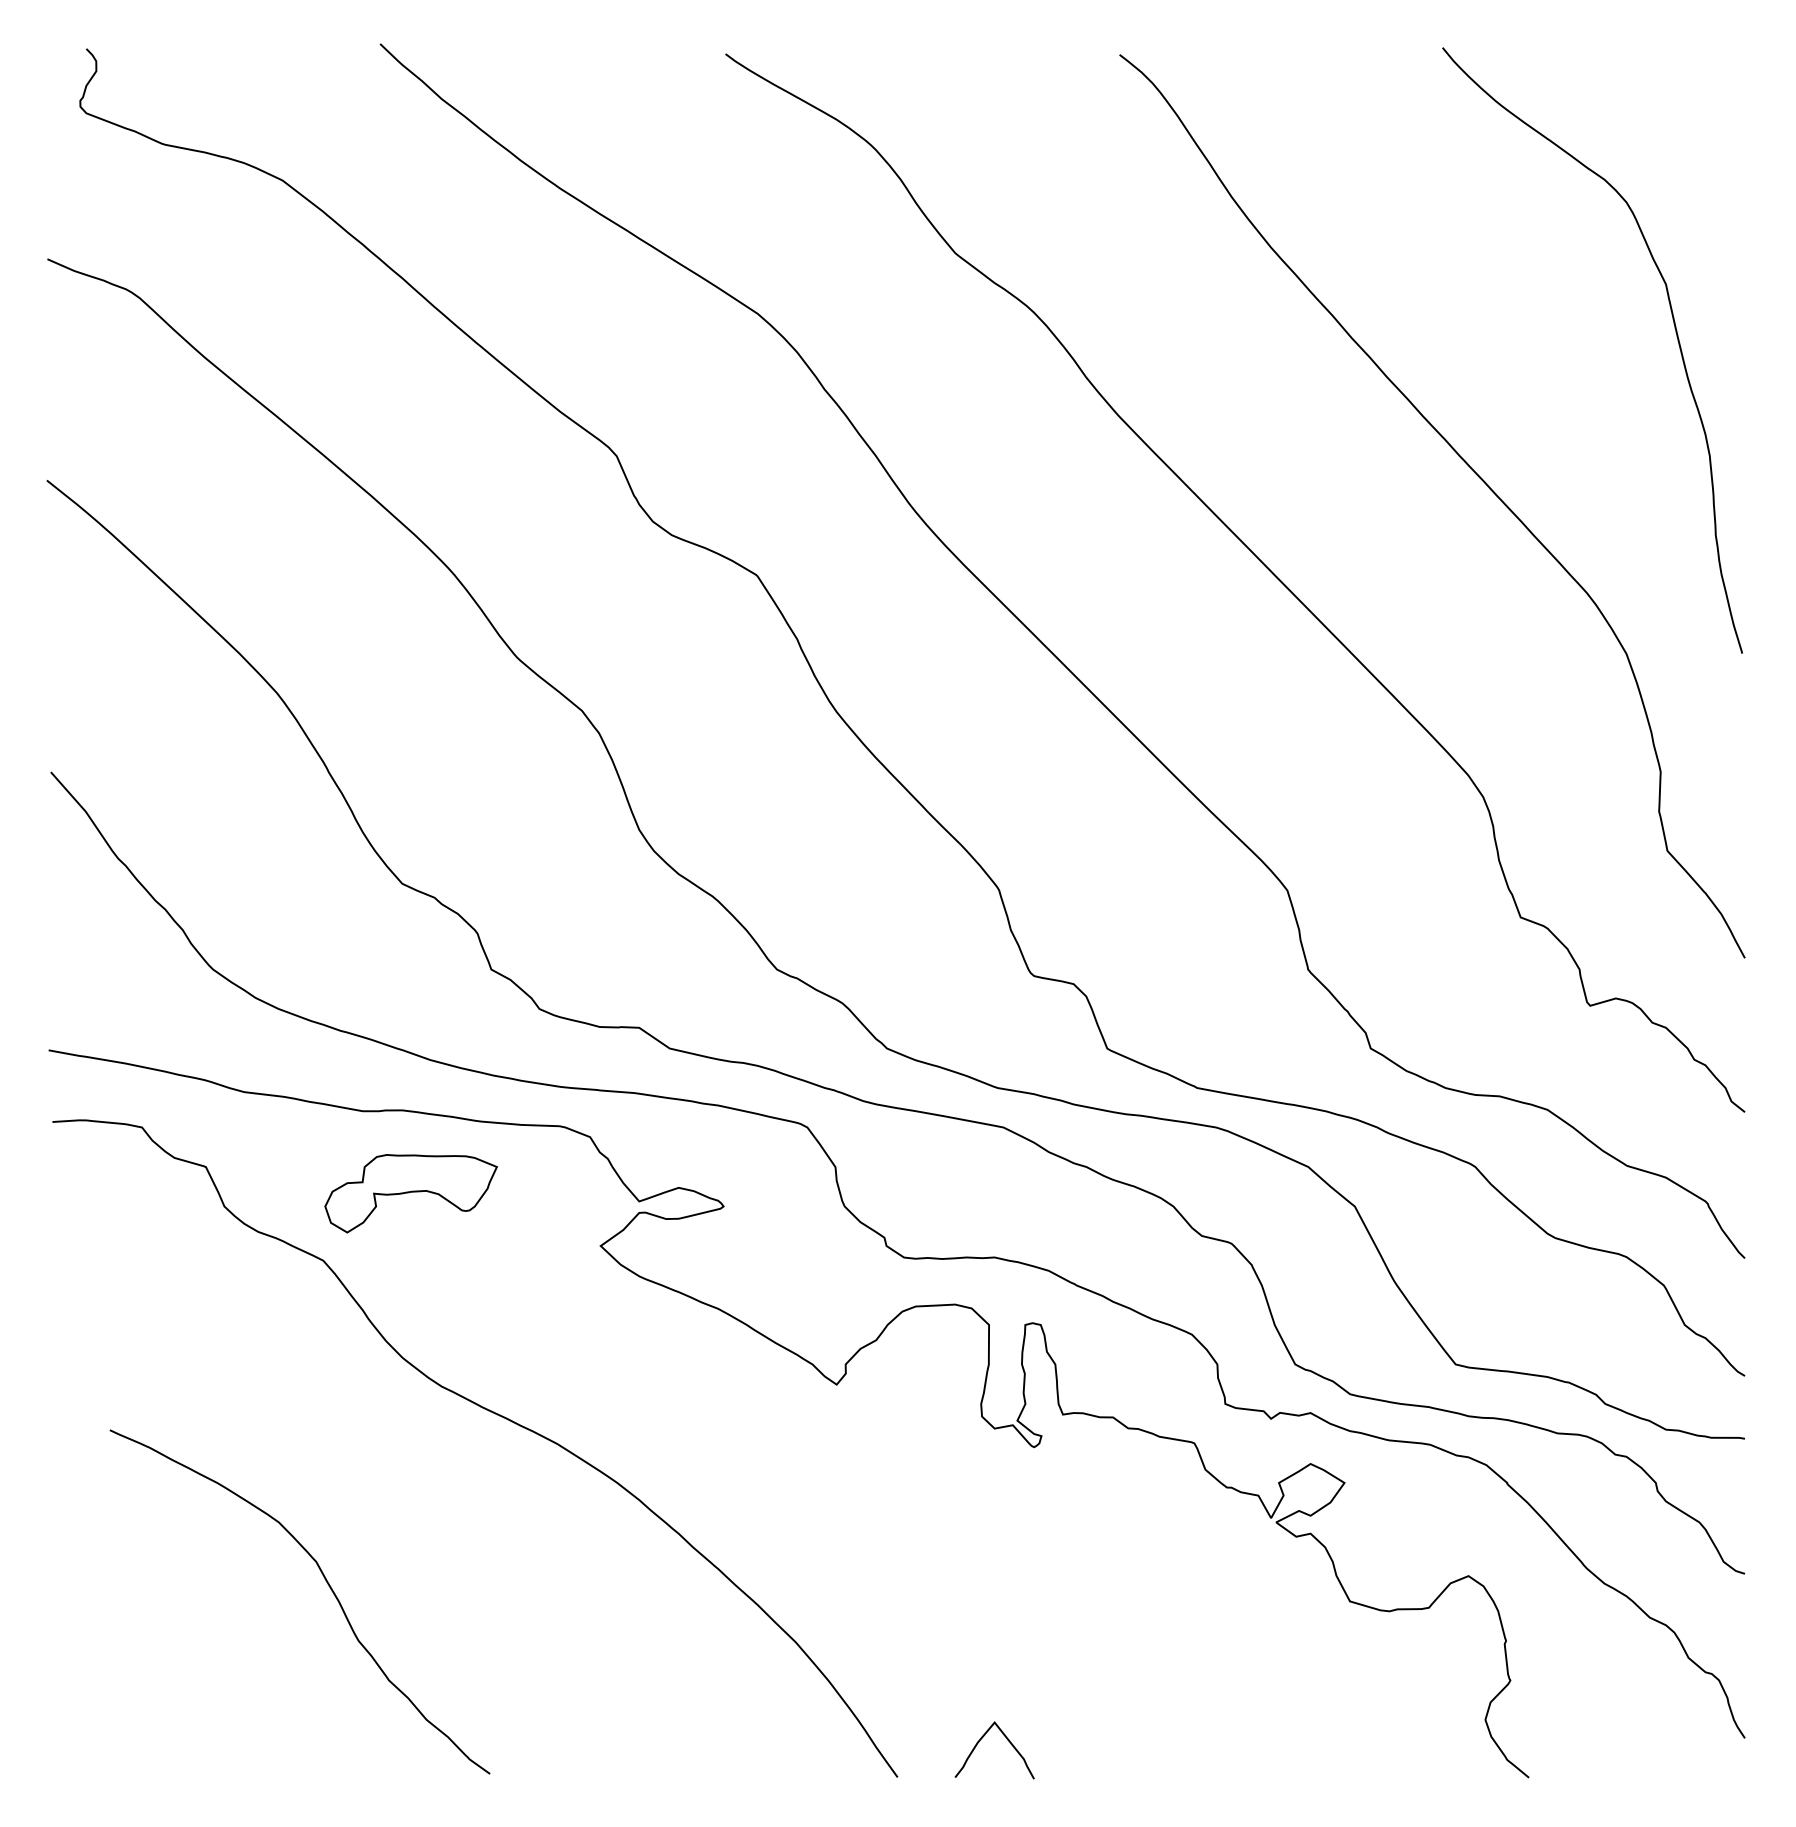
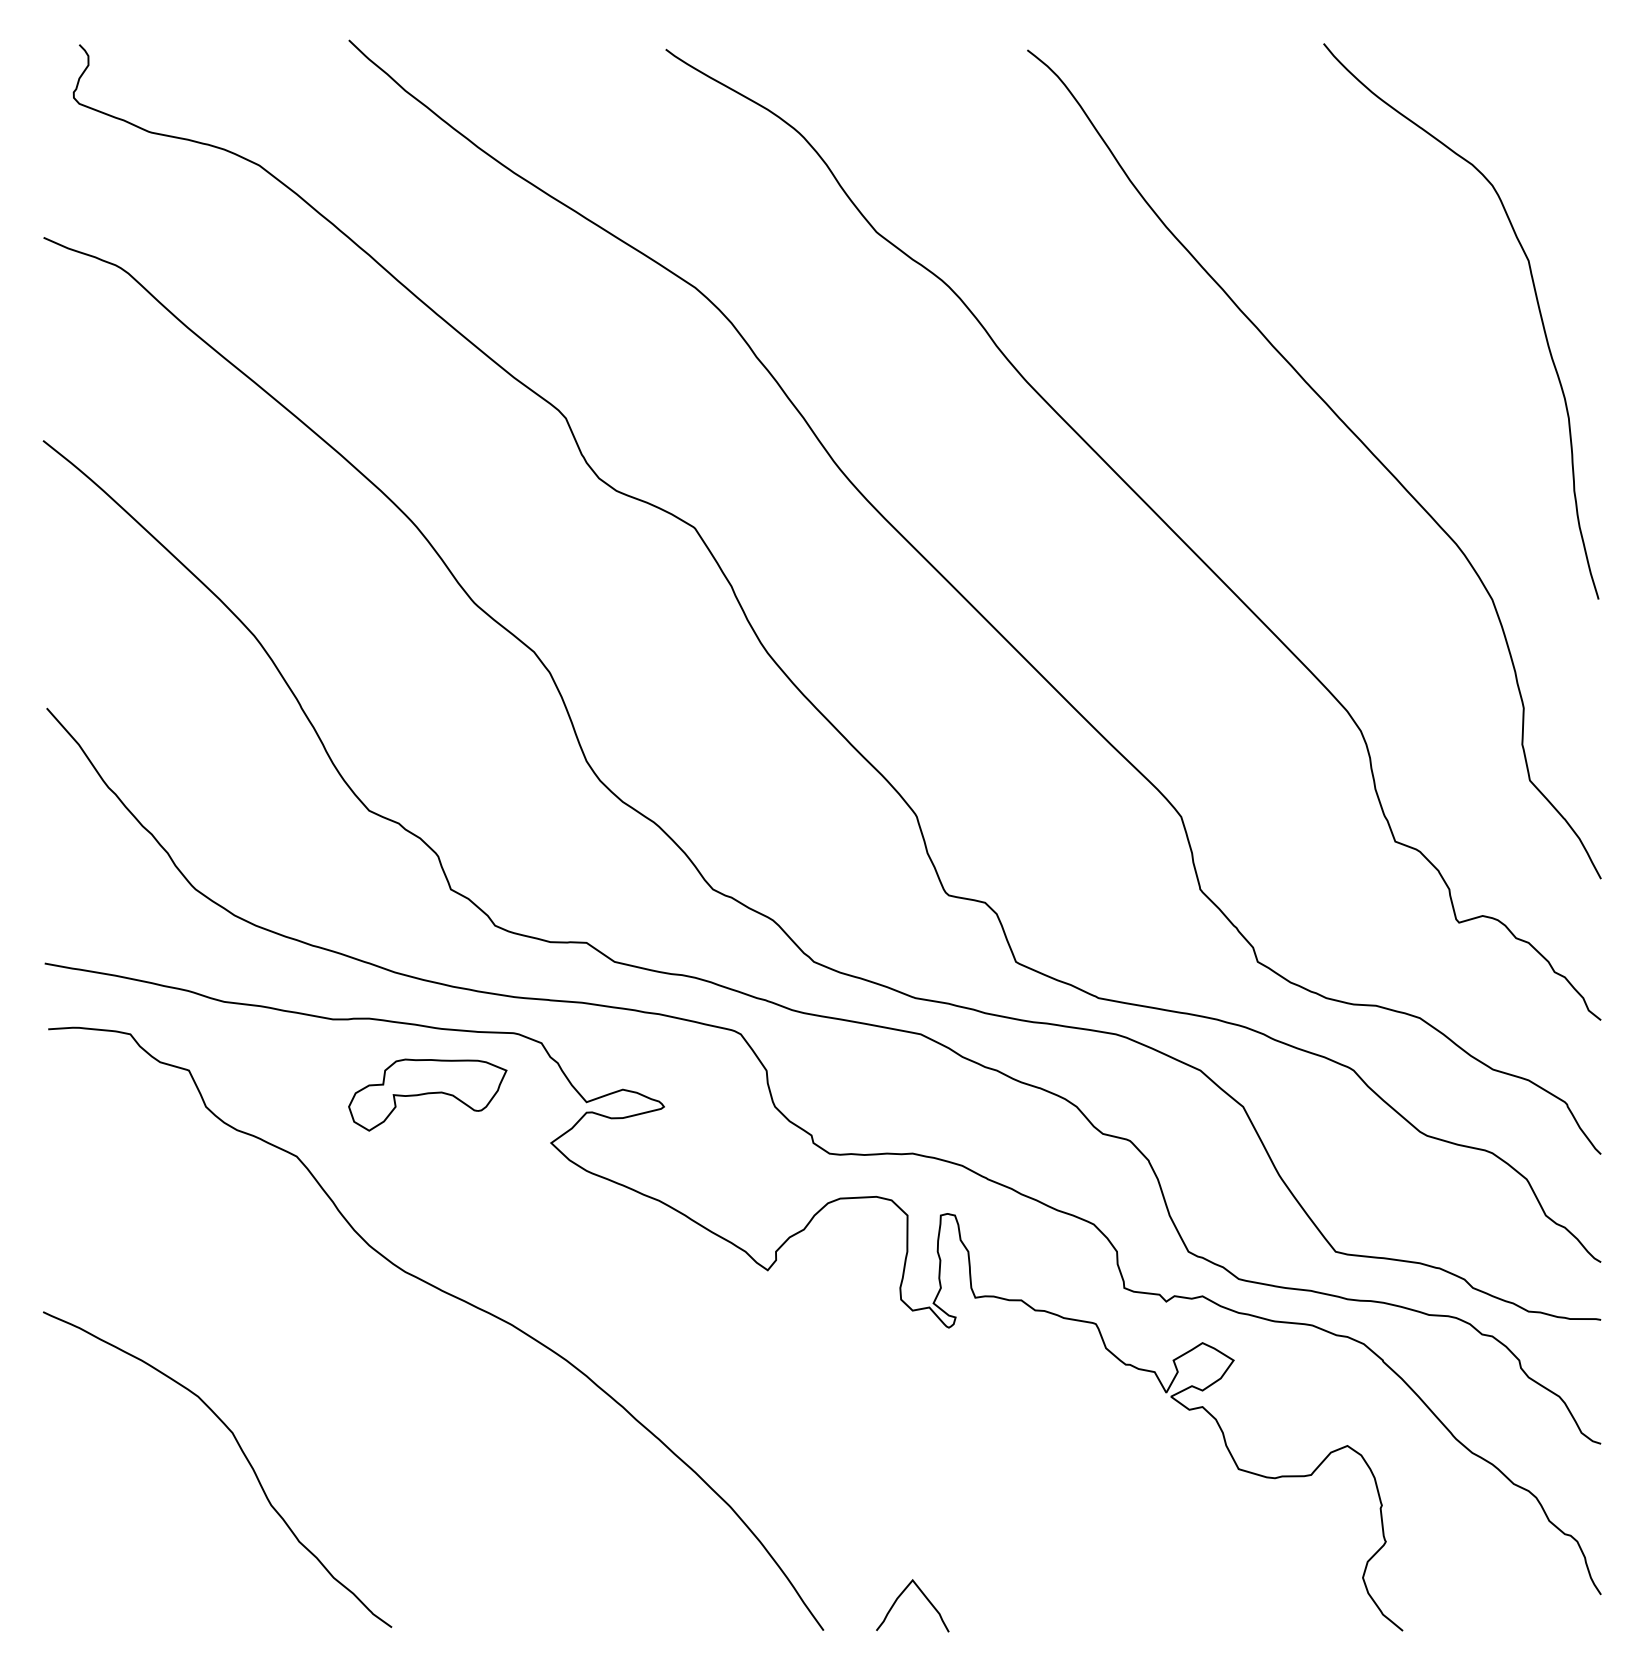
part: (410, 1193) -> (427, 1094), moved
curve: (328, 1586) -> (243, 1455), moved

